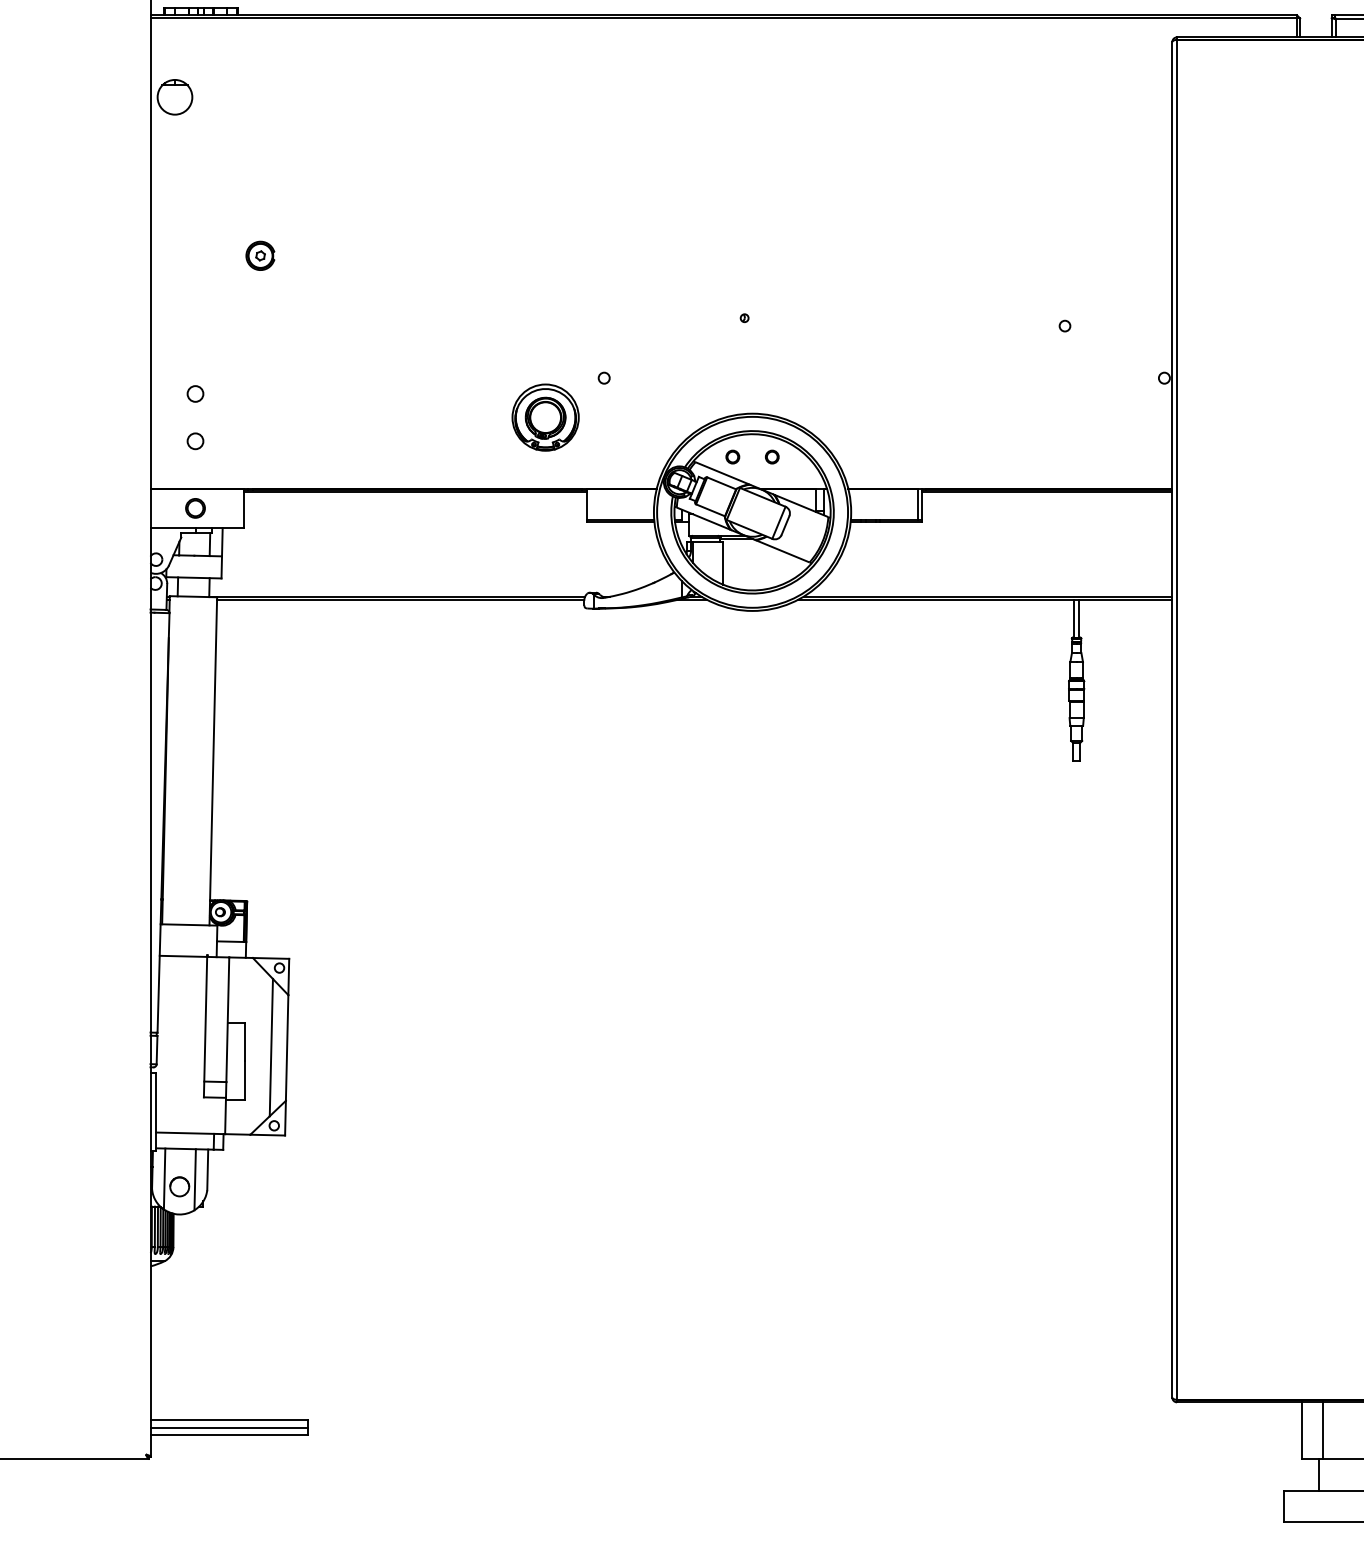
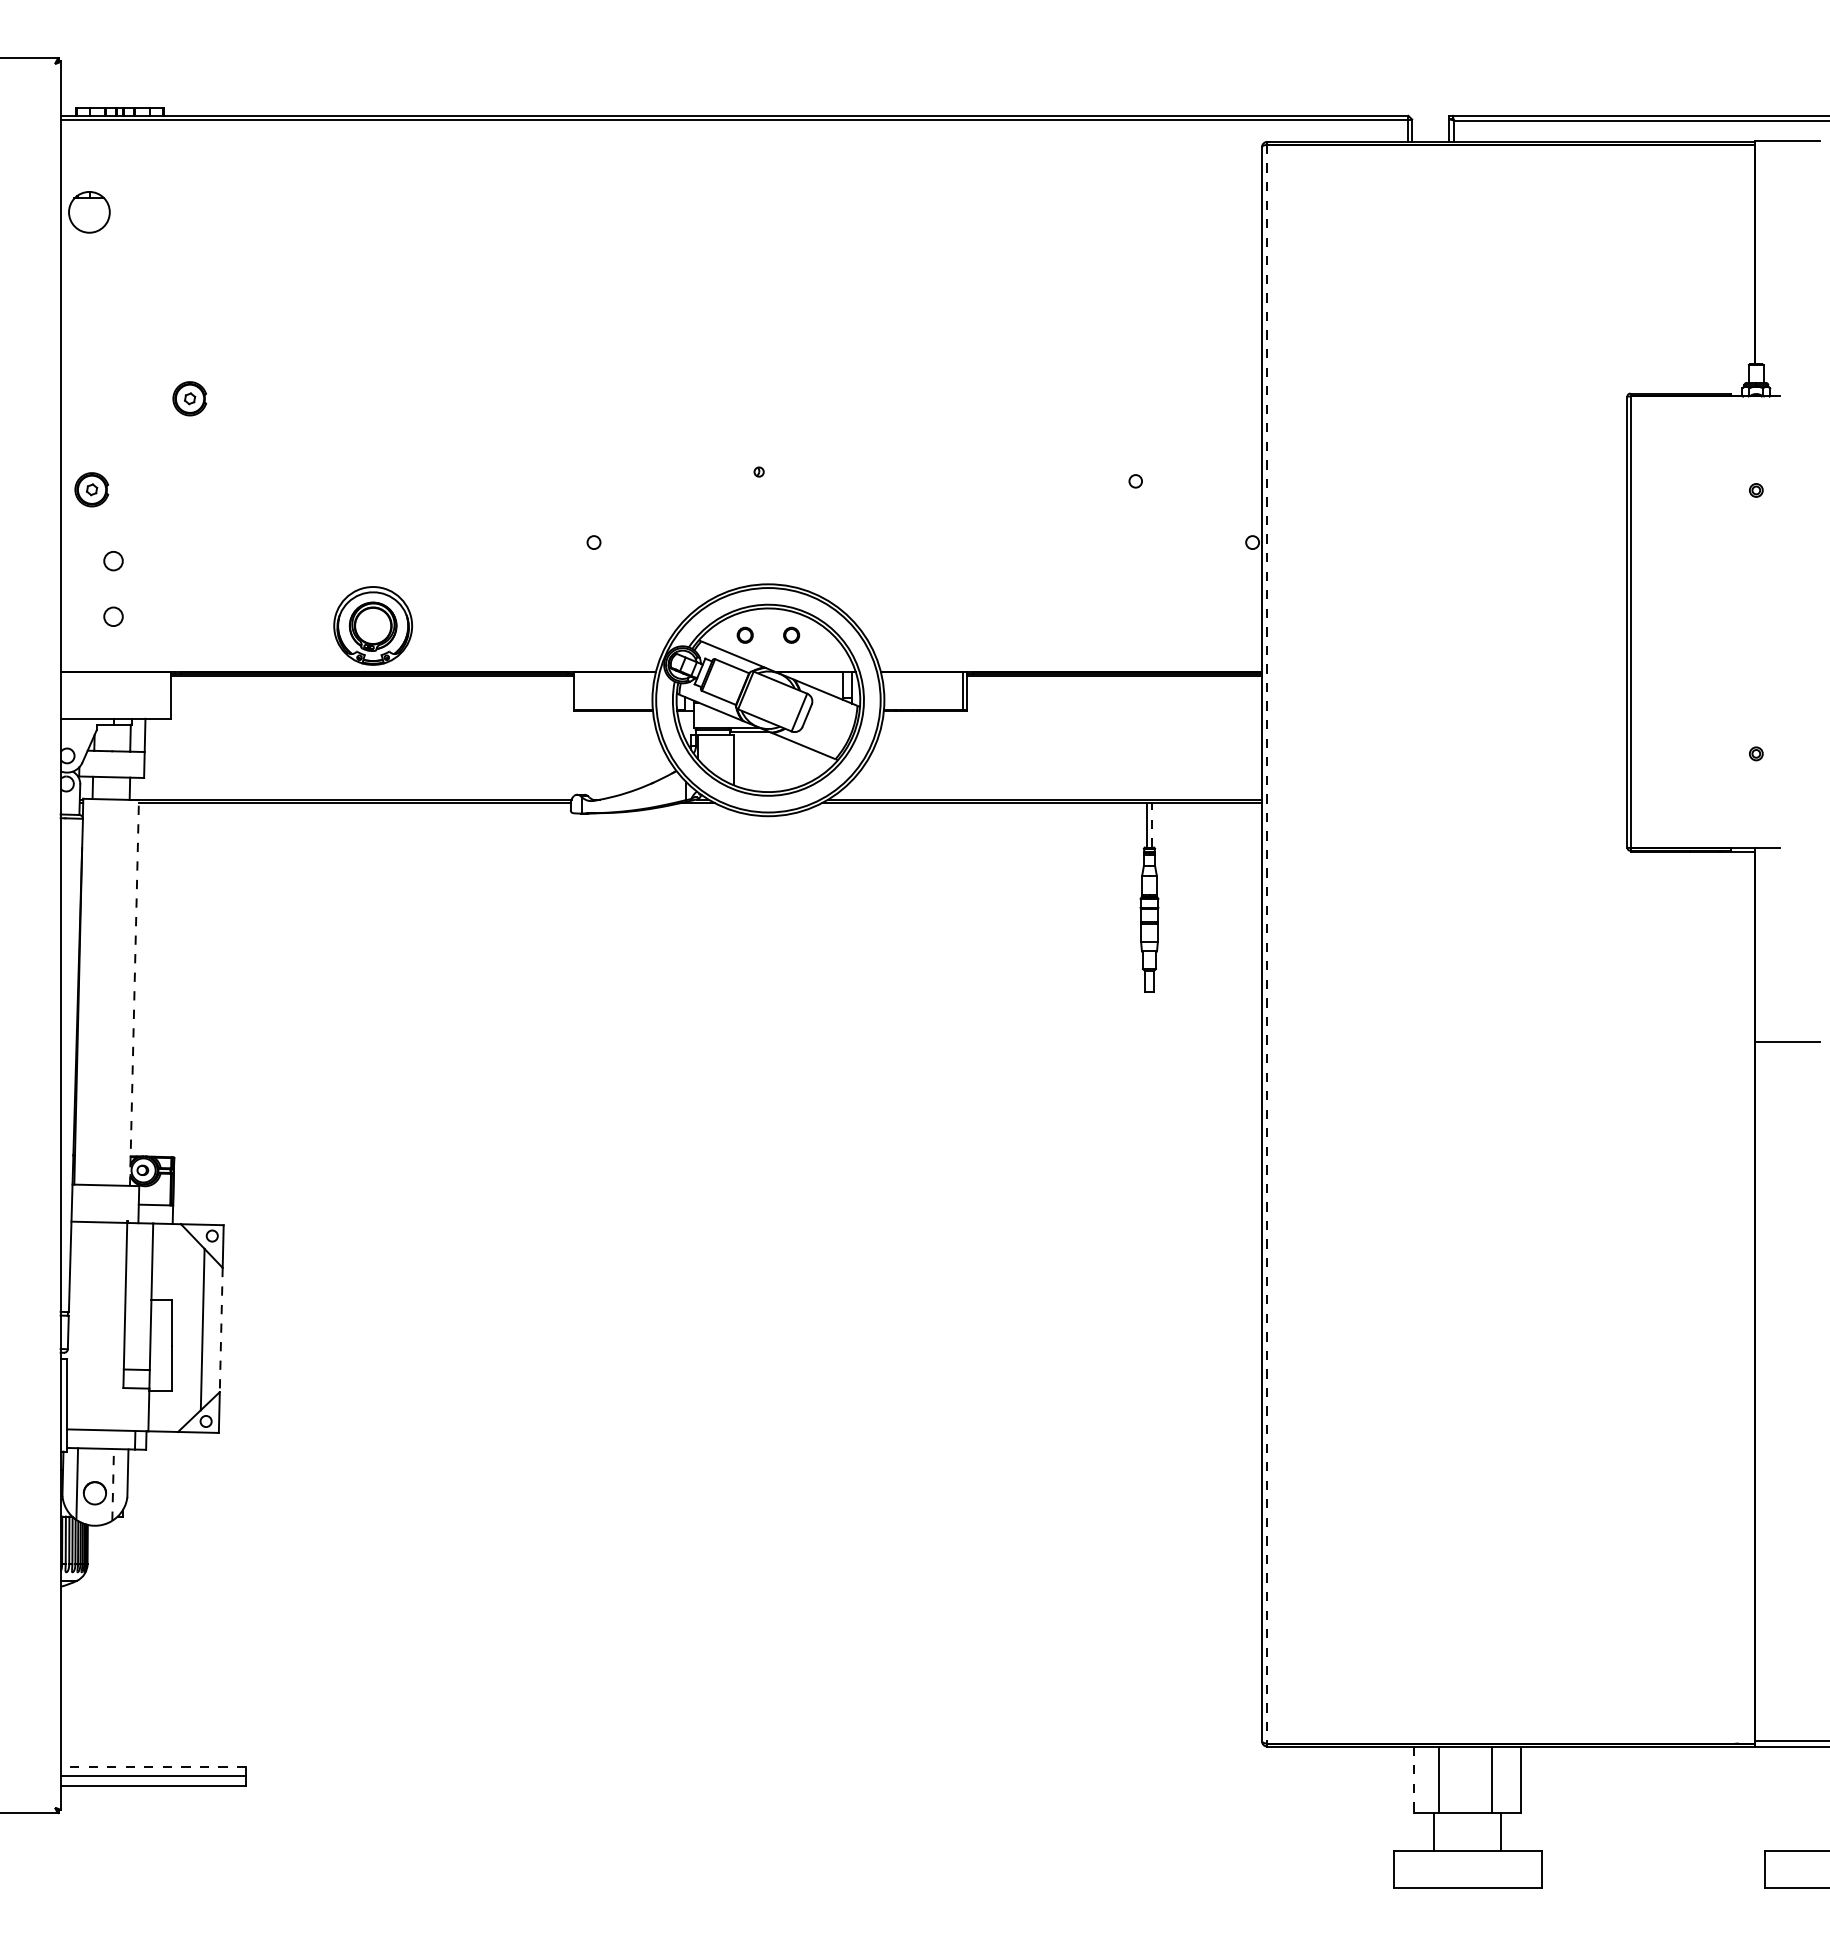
part: (176, 333) -> (91, 489), added
part: (545, 417) -> (372, 625), moved
part: (195, 508) -> (113, 695), removed
line: (1079, 618) -> (1152, 824), solid -> dashed
line: (1177, 720) -> (1267, 944), solid -> dashed
line: (213, 761) -> (134, 993), solid -> dashed
line: (287, 1048) -> (221, 1330), solid -> dashed
line: (195, 1179) -> (113, 1484), solid -> dashed
line: (229, 1420) -> (153, 1767), solid -> dashed
line: (1302, 1431) -> (1414, 1780), solid -> dashed

